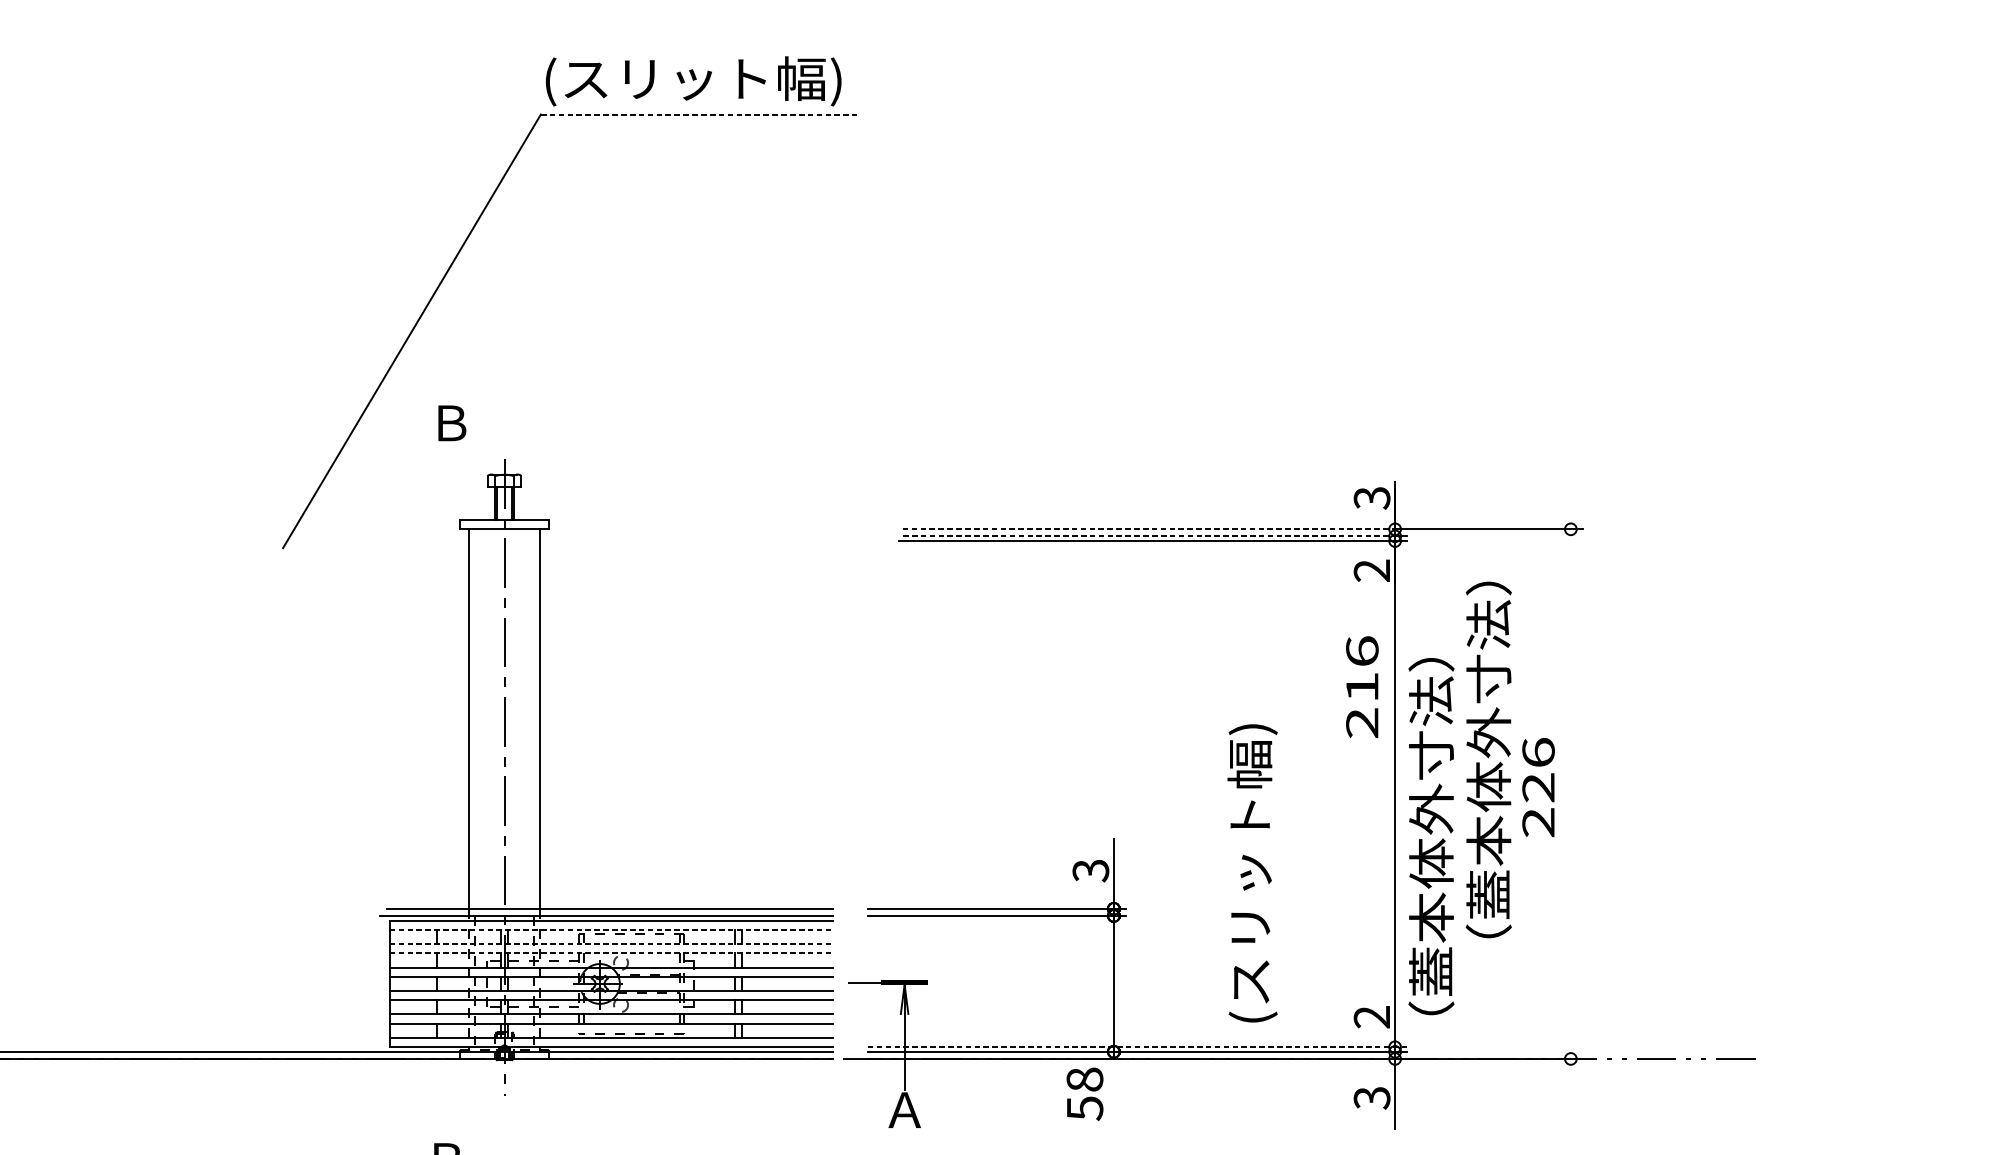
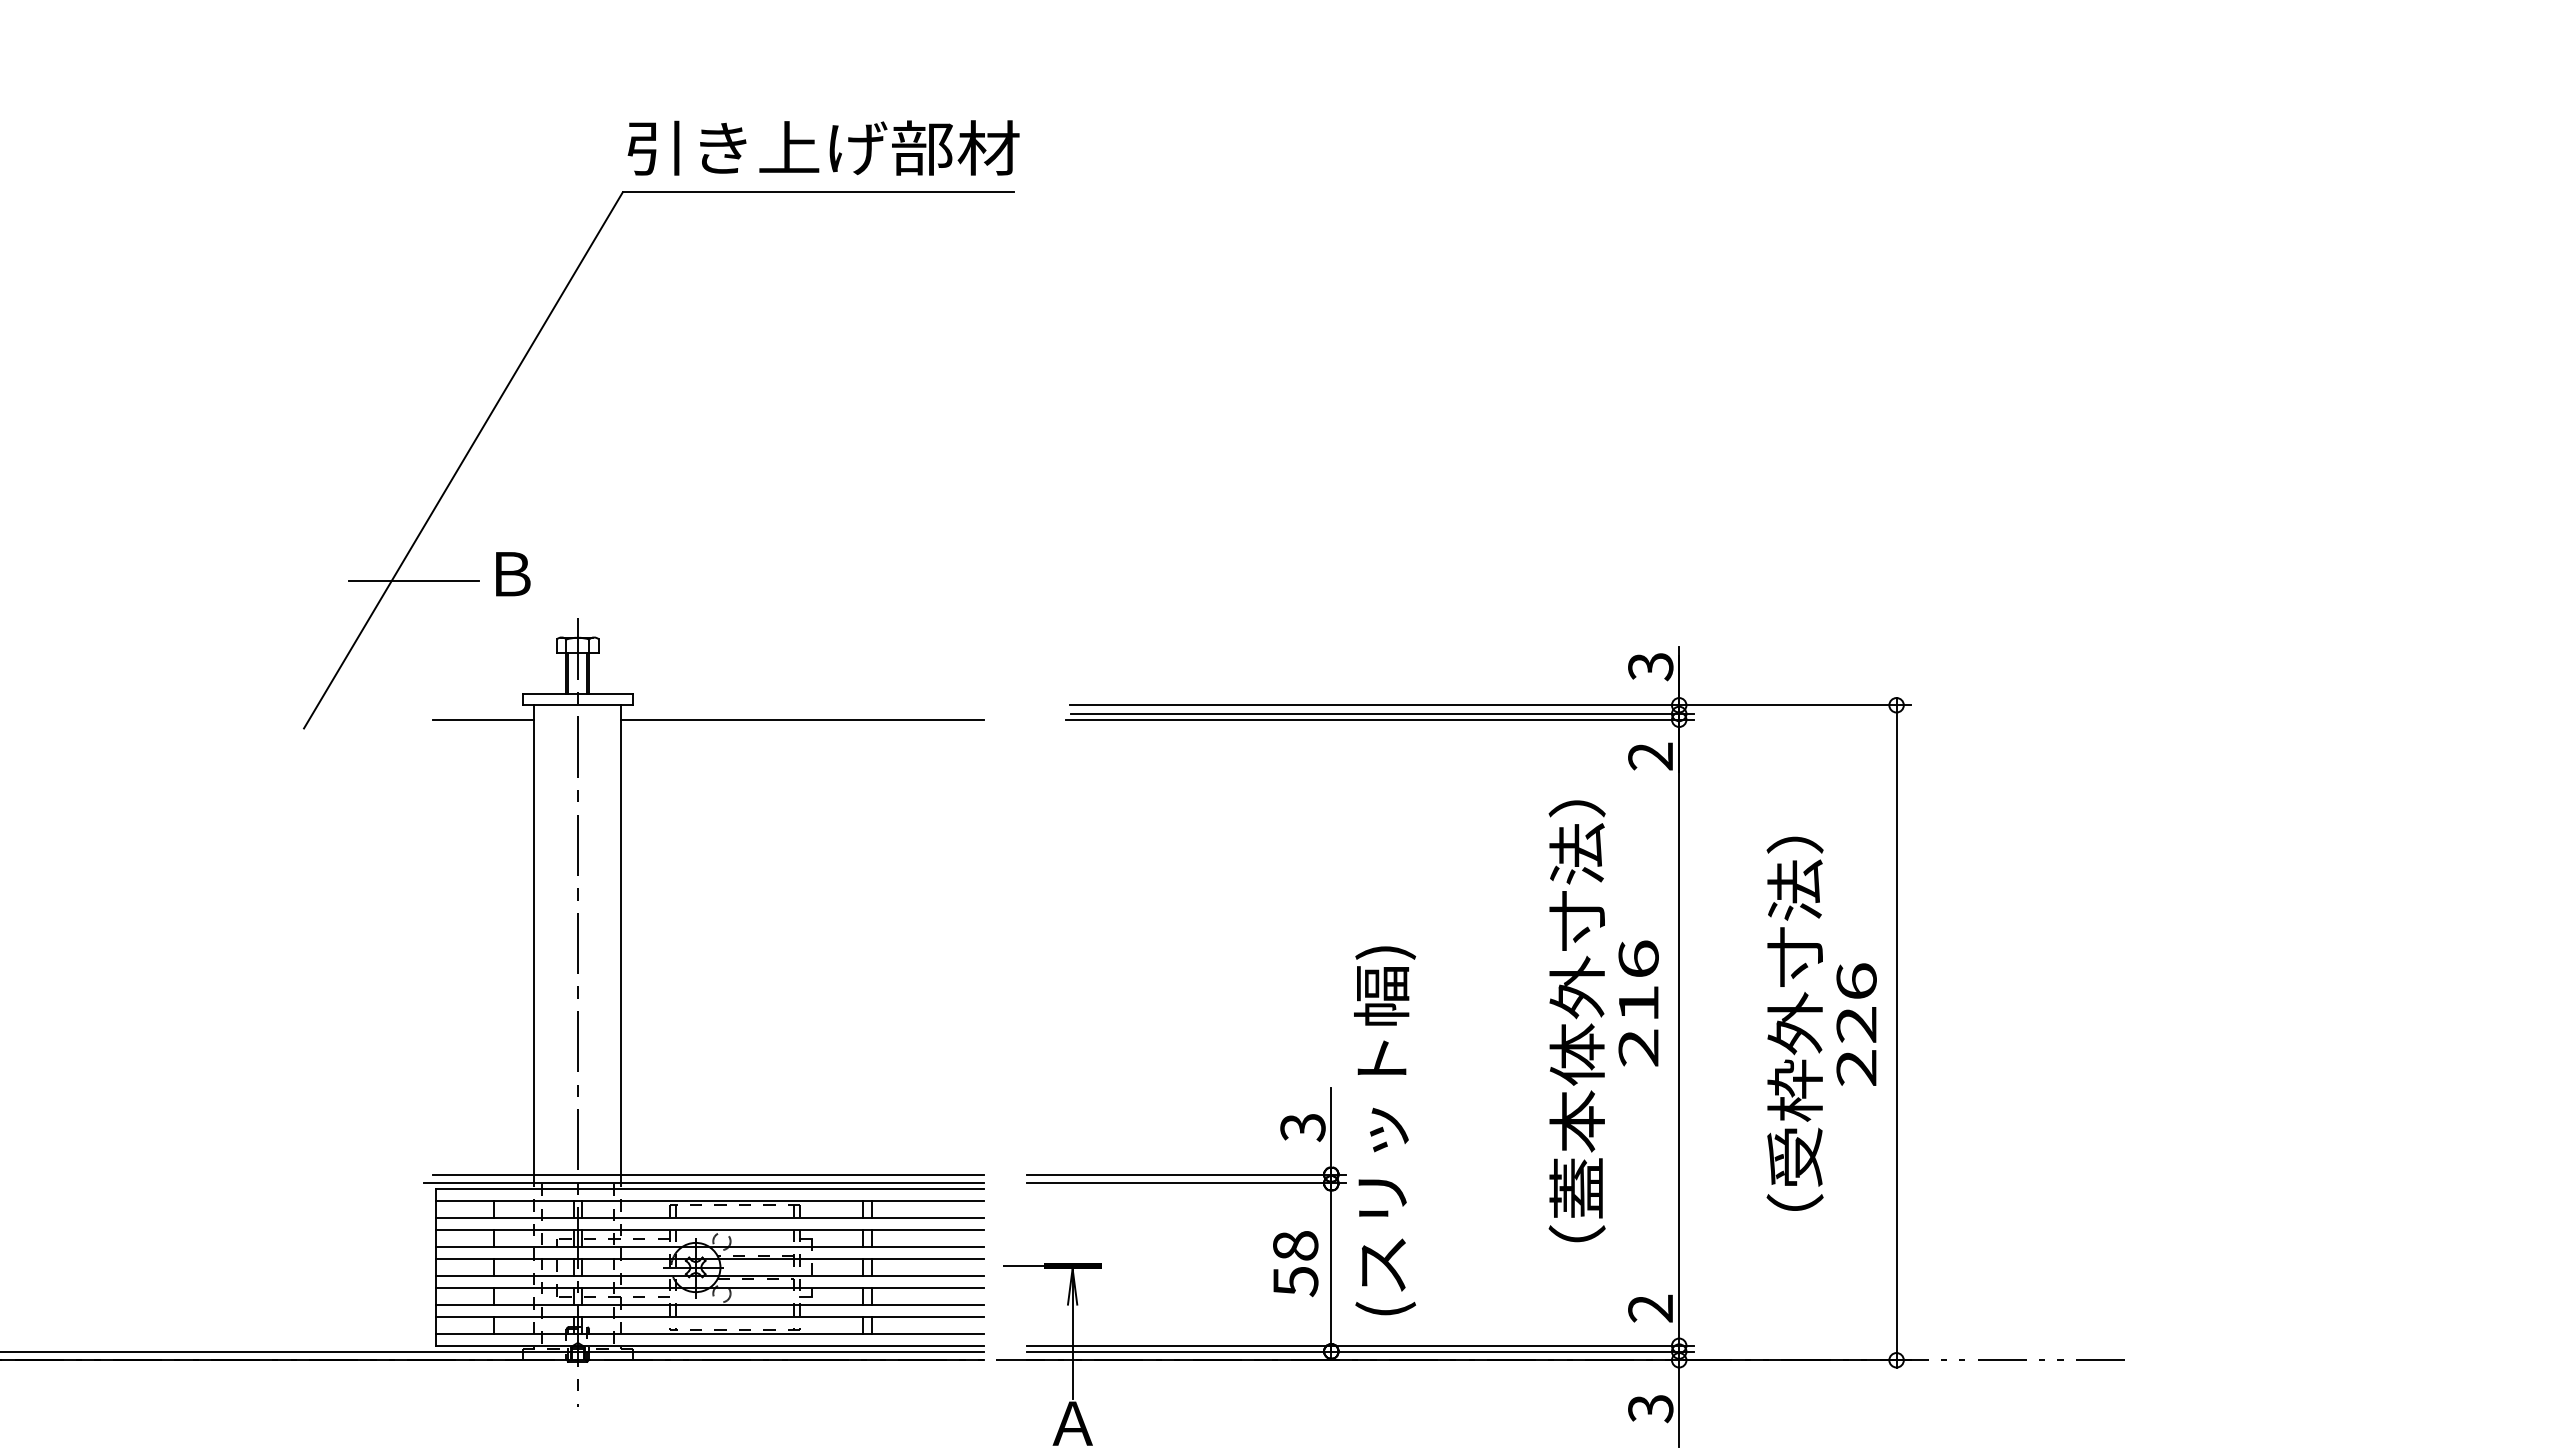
text: (703, 81) -> (823, 151), (スリット幅) -> 引き上げ部材
line: (699, 114) -> (818, 192), dashed -> solid
line: (371, 428) -> (413, 580), added
line: (1149, 529) -> (1375, 705), dashed -> solid
line: (1149, 535) -> (1375, 713), dashed -> solid
line: (428, 540) -> (483, 719), added
line: (686, 540) -> (802, 719), added
text: (1362, 687) -> (1638, 1003), moved
text: (1488, 750) -> (1794, 978), （蓋本体外寸法） -> （受枠外寸法）
line: (1570, 793) -> (1896, 1032), added
text: (1430, 836) -> (1576, 1021), moved
text: (1253, 873) -> (1385, 1130), moved
line: (610, 929) -> (709, 1200), dashed -> solid
line: (610, 944) -> (709, 1218), dashed -> solid
line: (610, 953) -> (709, 1229), dashed -> solid
line: (1137, 1047) -> (1360, 1345), dashed -> solid
text: (1084, 1094) -> (1295, 1264), moved

